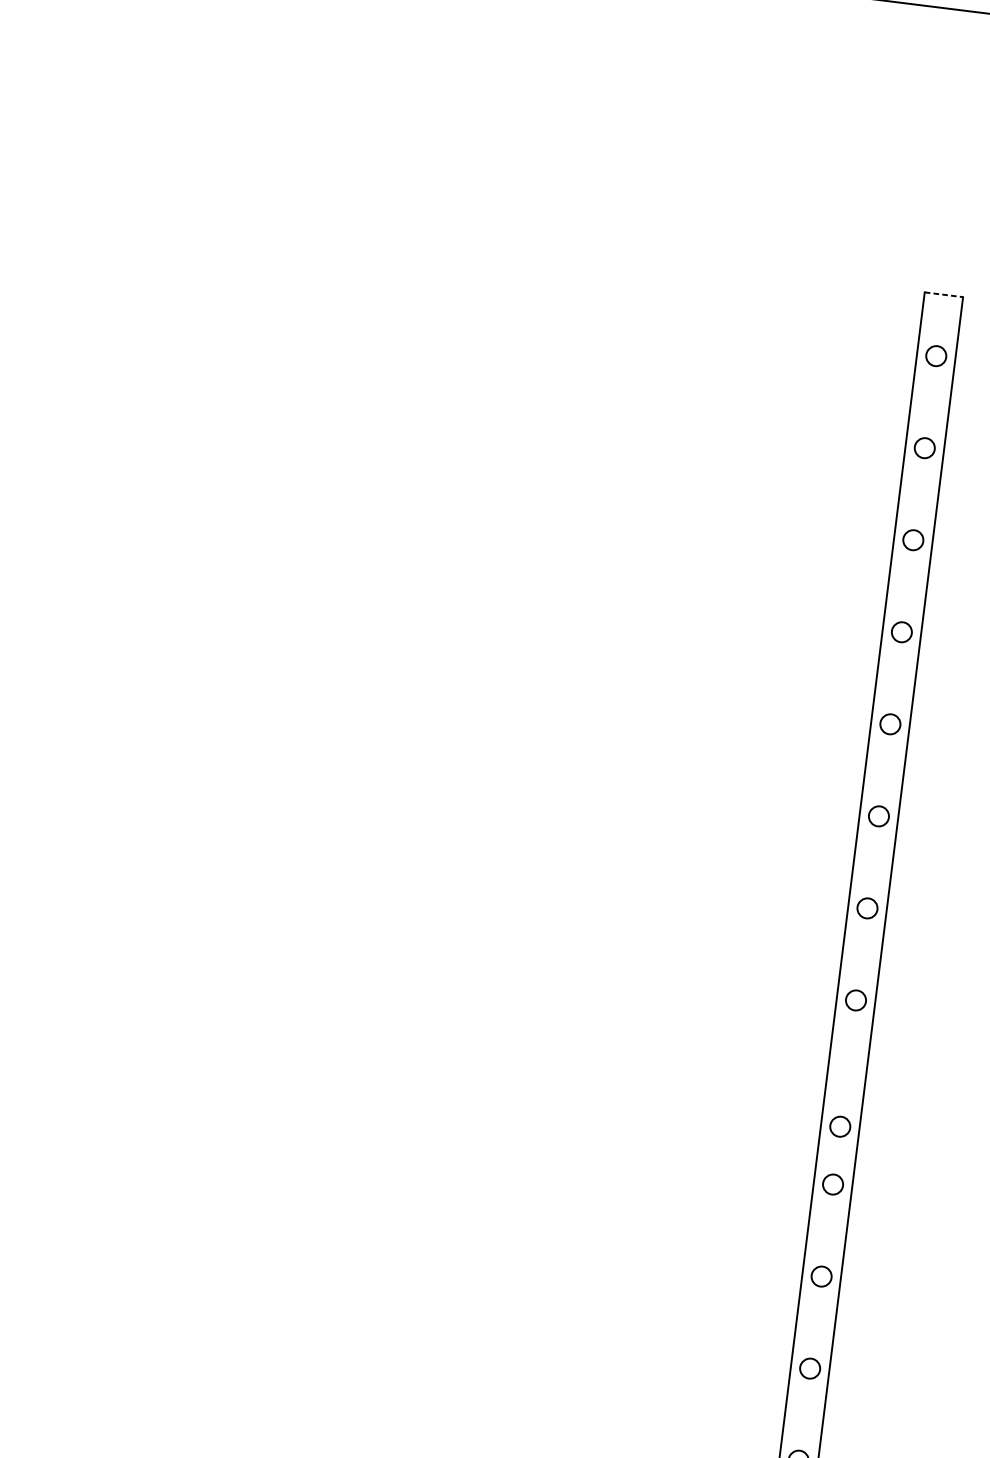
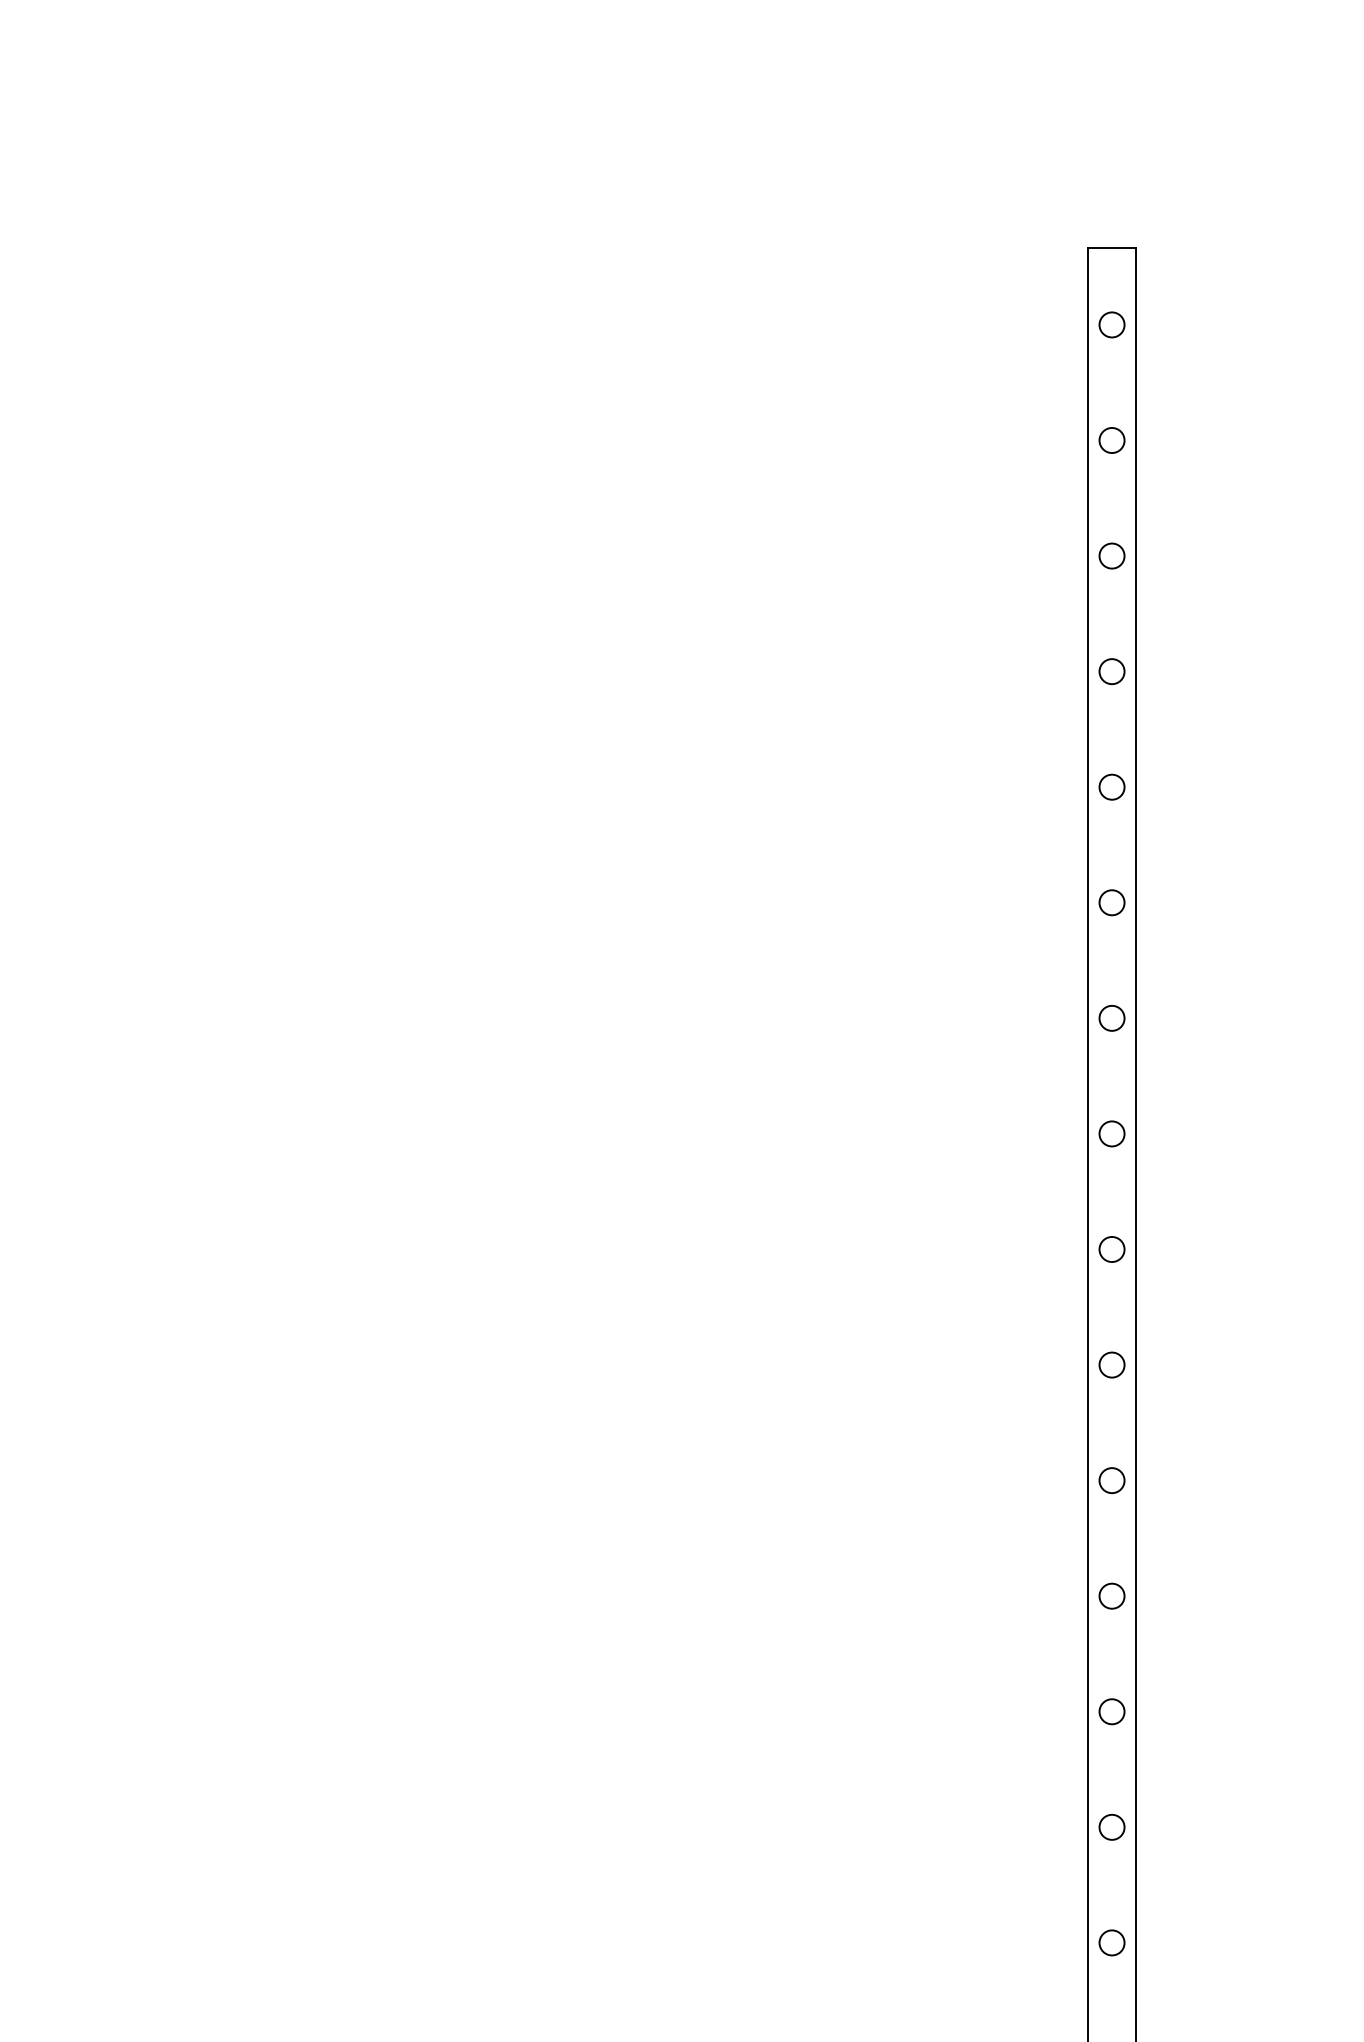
line: (944, 294) -> (1112, 247), dashed -> solid
circle: (839, 1126) -> (1111, 1249), moved

